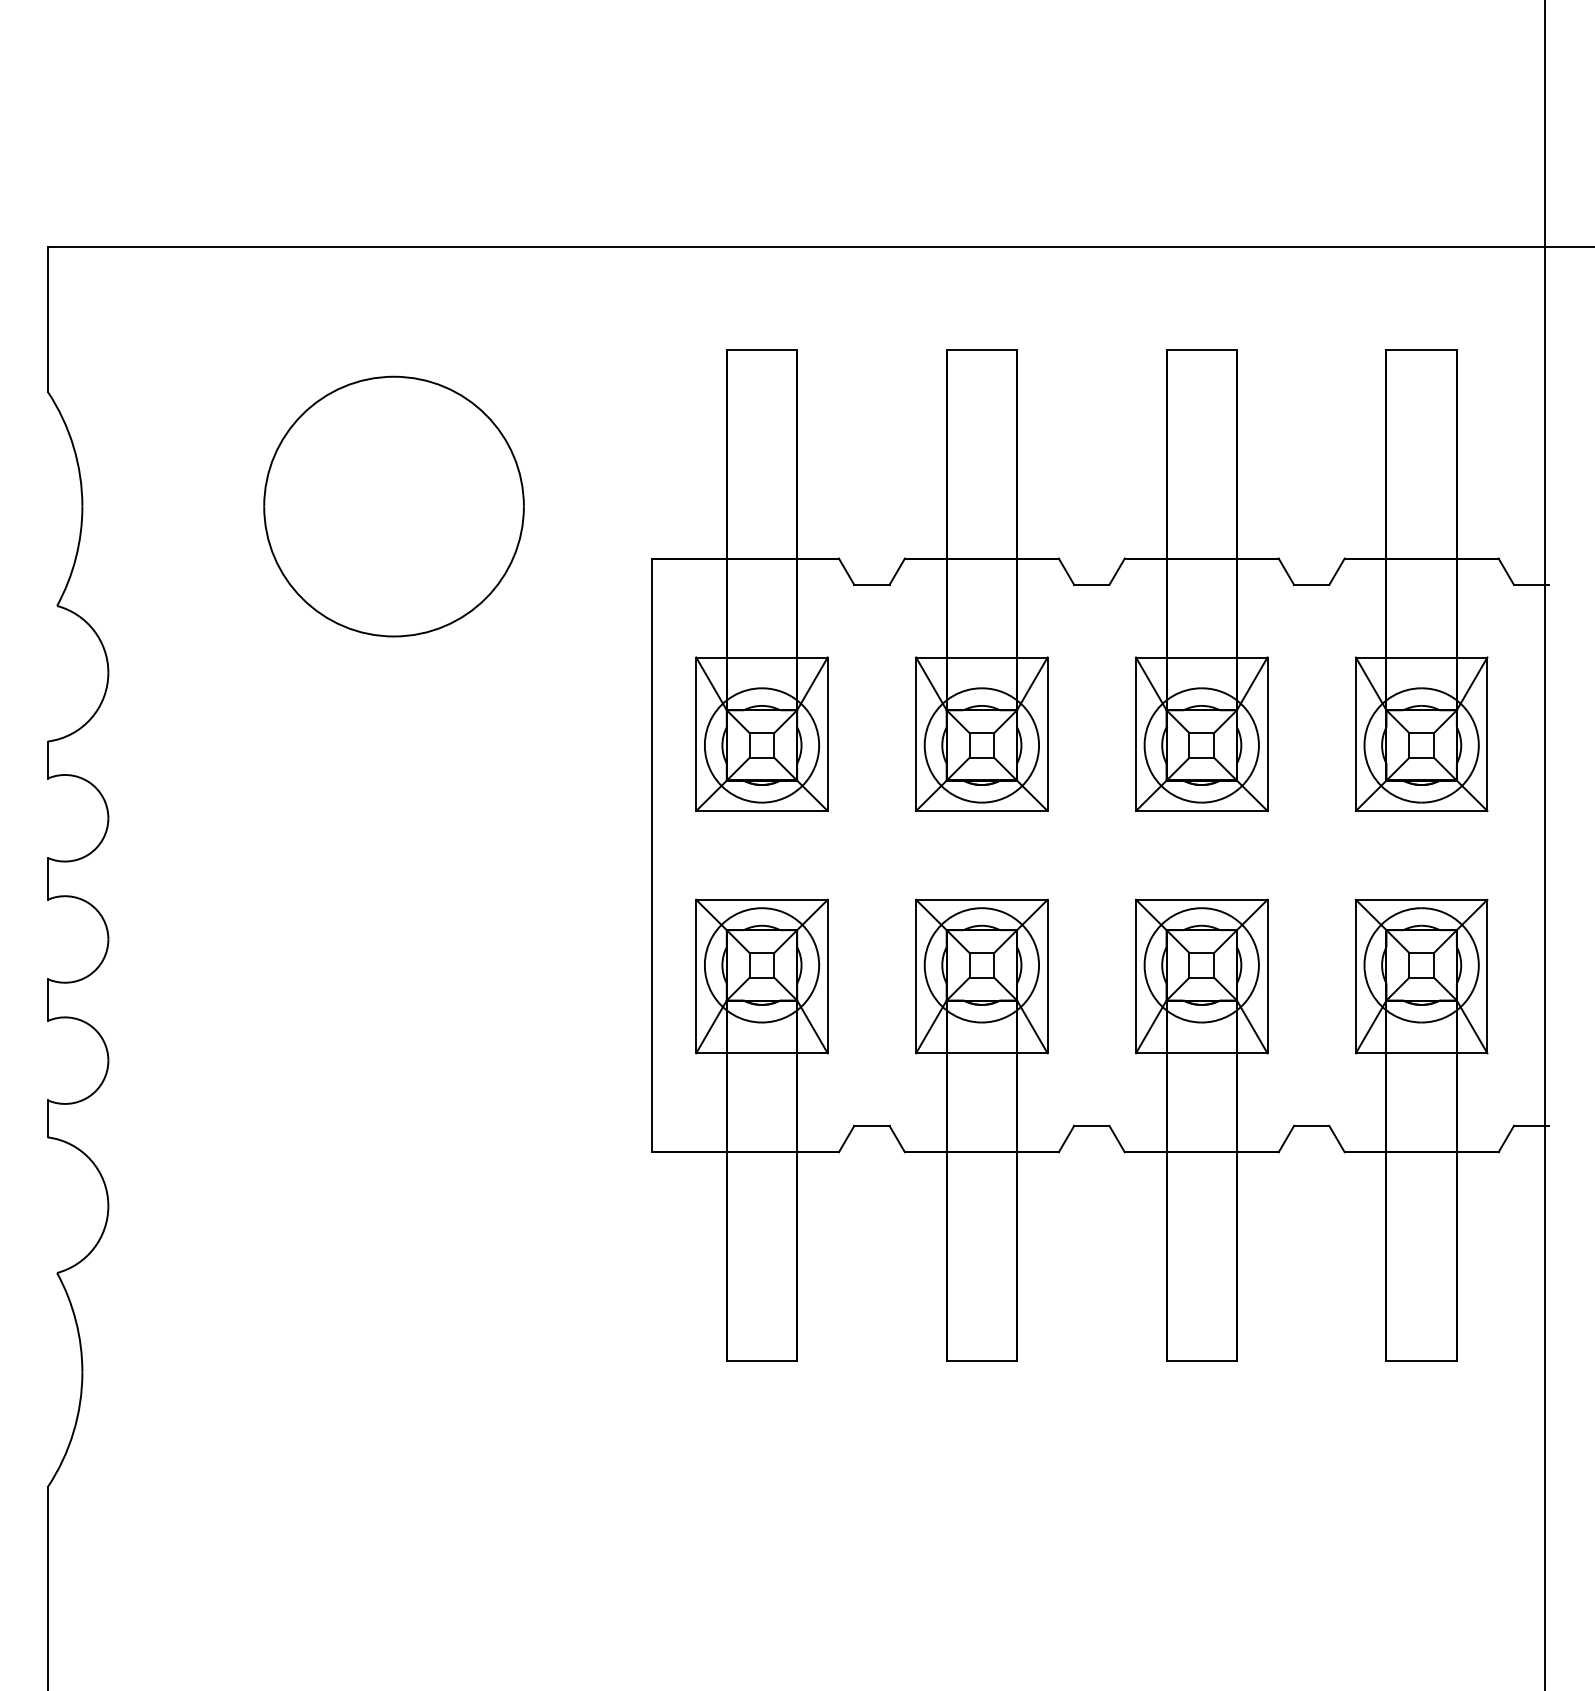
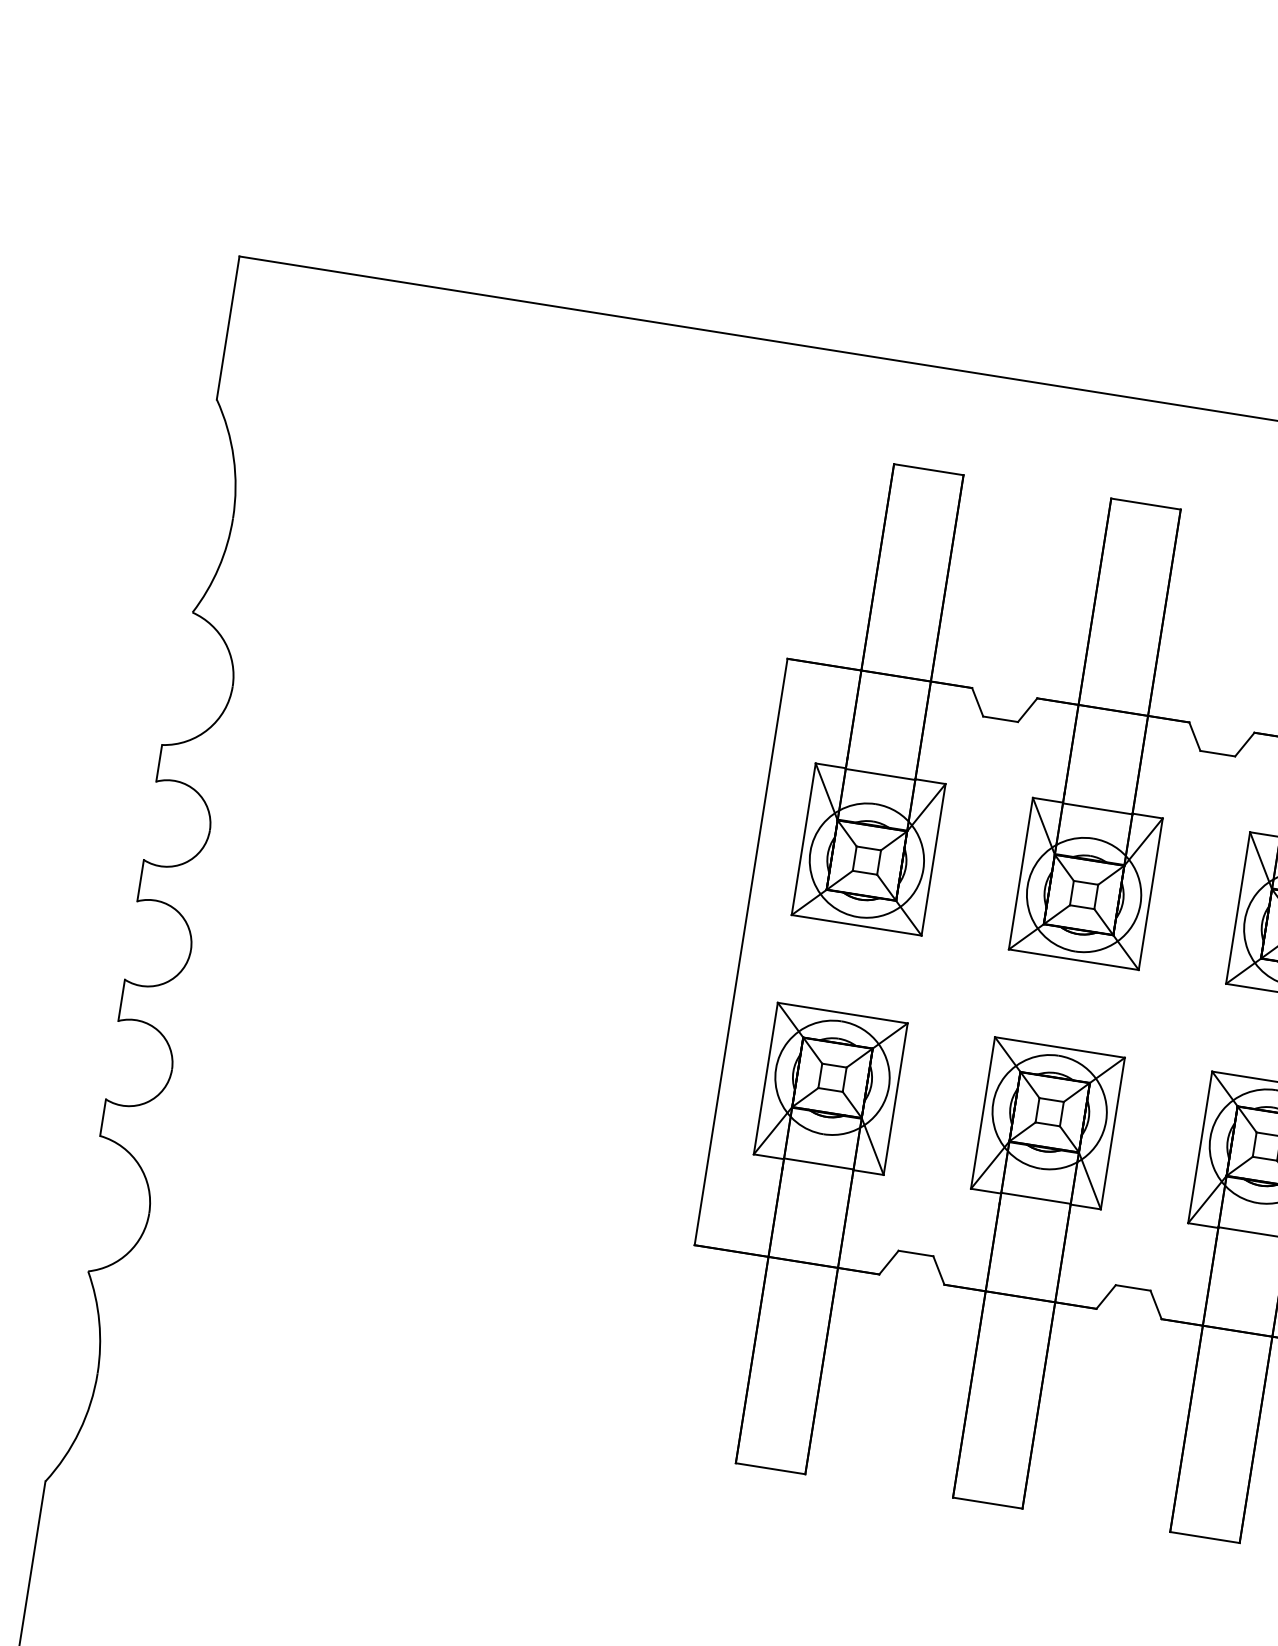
part: (393, 506) -> (540, 566), removed

